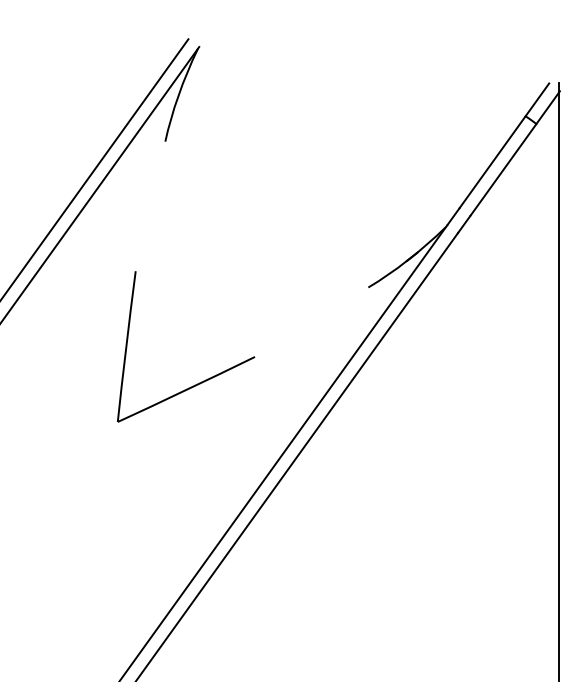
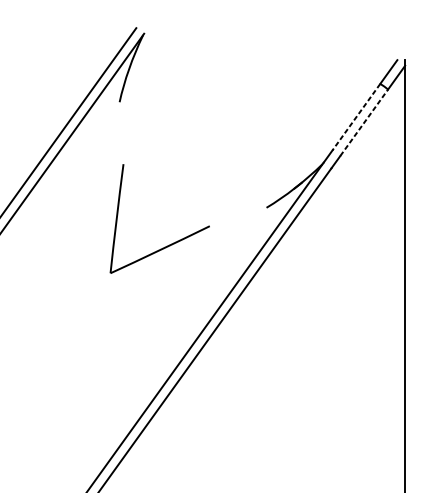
line: (492, 162) -> (356, 117), solid -> dashed
line: (503, 170) -> (364, 123), solid -> dashed
part: (203, 380) -> (172, 243), moved

